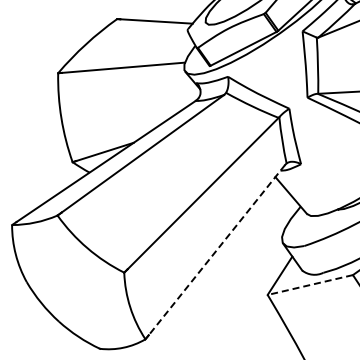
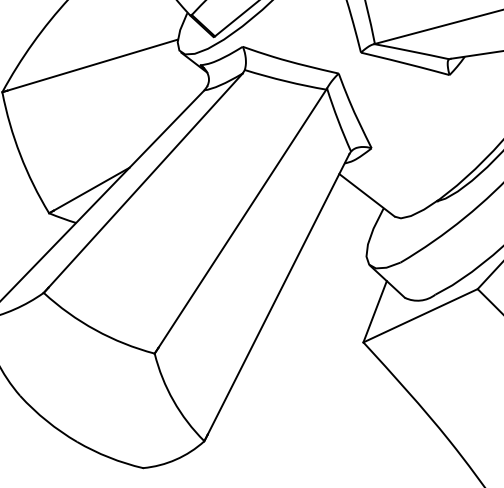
line: (216, 250) -> (278, 294), dashed -> solid
line: (310, 285) -> (420, 316), dashed -> solid

